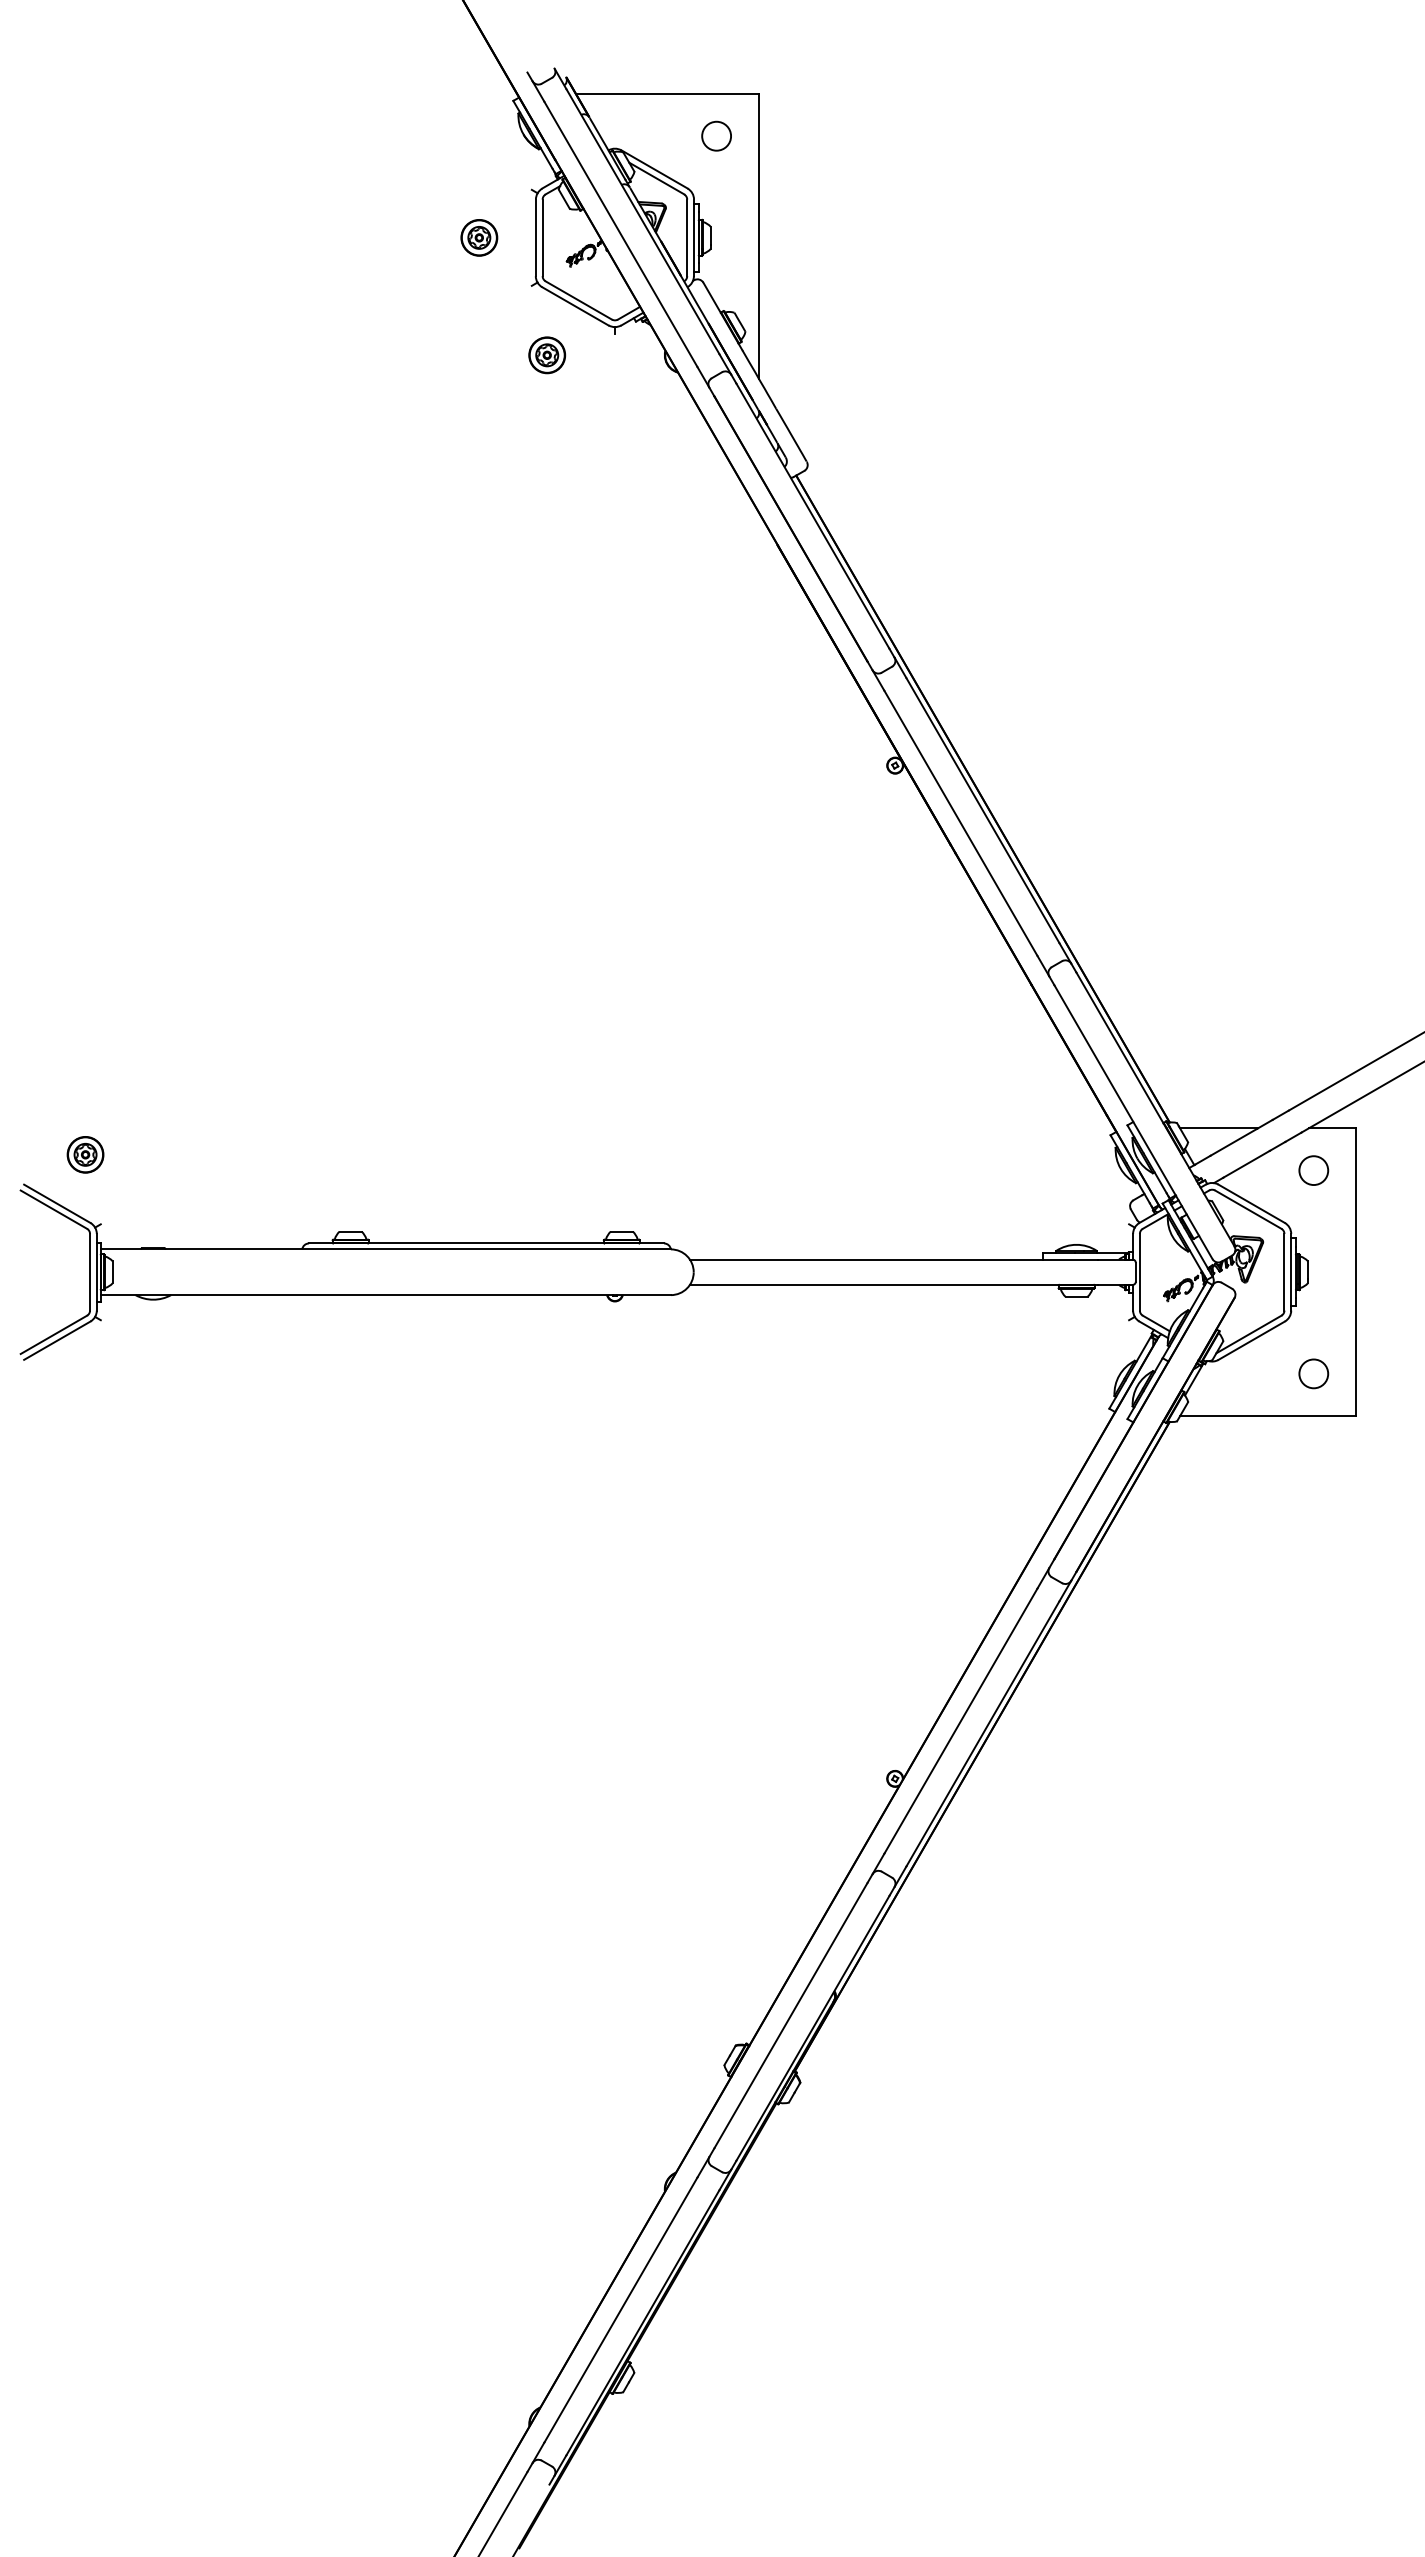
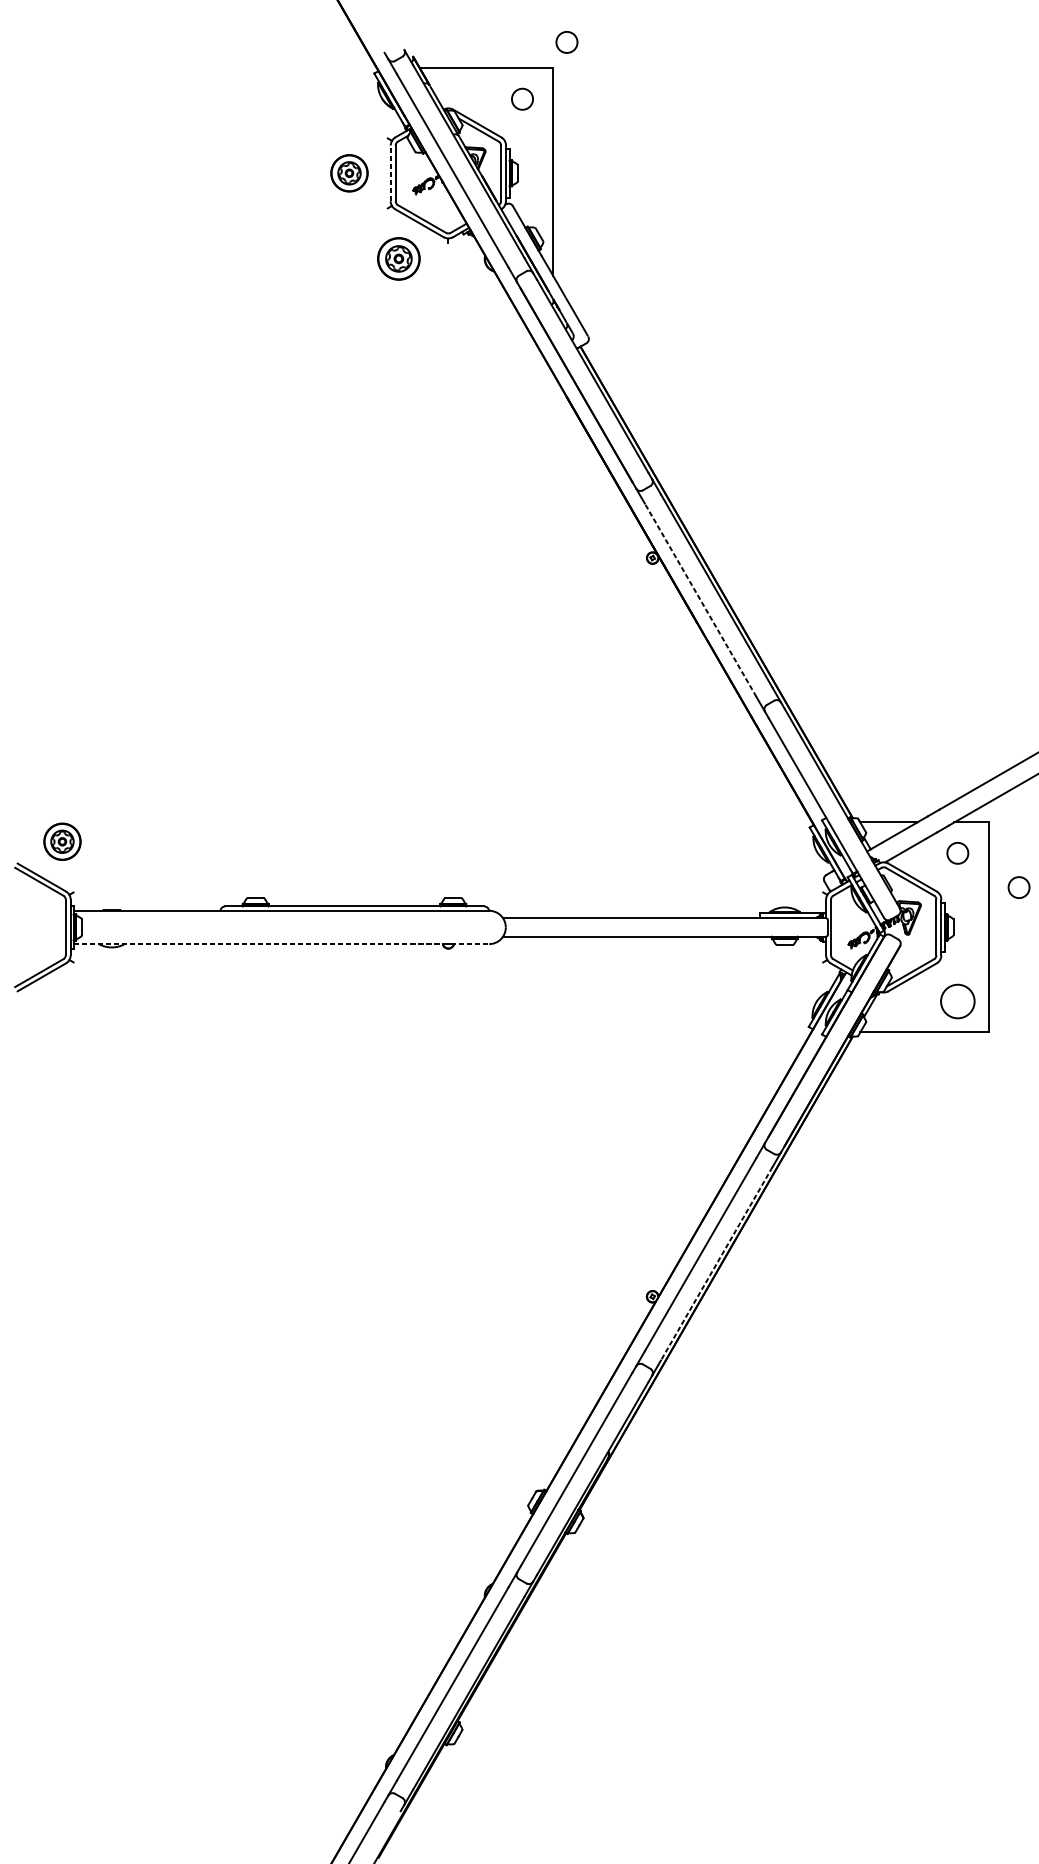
circle: (777, 57) -> (566, 41), added
part: (479, 237) -> (349, 173), size x1.4
line: (535, 237) -> (390, 173), solid -> dashed
part: (547, 355) -> (399, 259), size x1.6
line: (960, 822) -> (700, 599), solid -> dashed
part: (85, 1154) -> (62, 841), size x1.4
circle: (1397, 1217) -> (1018, 887), added
line: (386, 1295) -> (281, 944), solid -> dashed
circle: (1313, 1373) -> (957, 1001), size x1.6
line: (982, 1734) -> (716, 1264), solid -> dashed

